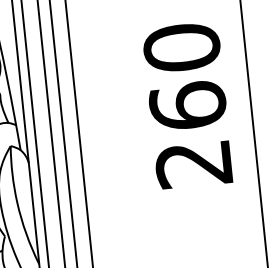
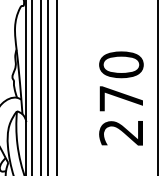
text: (188, 105) -> (121, 98), 260 -> 270

